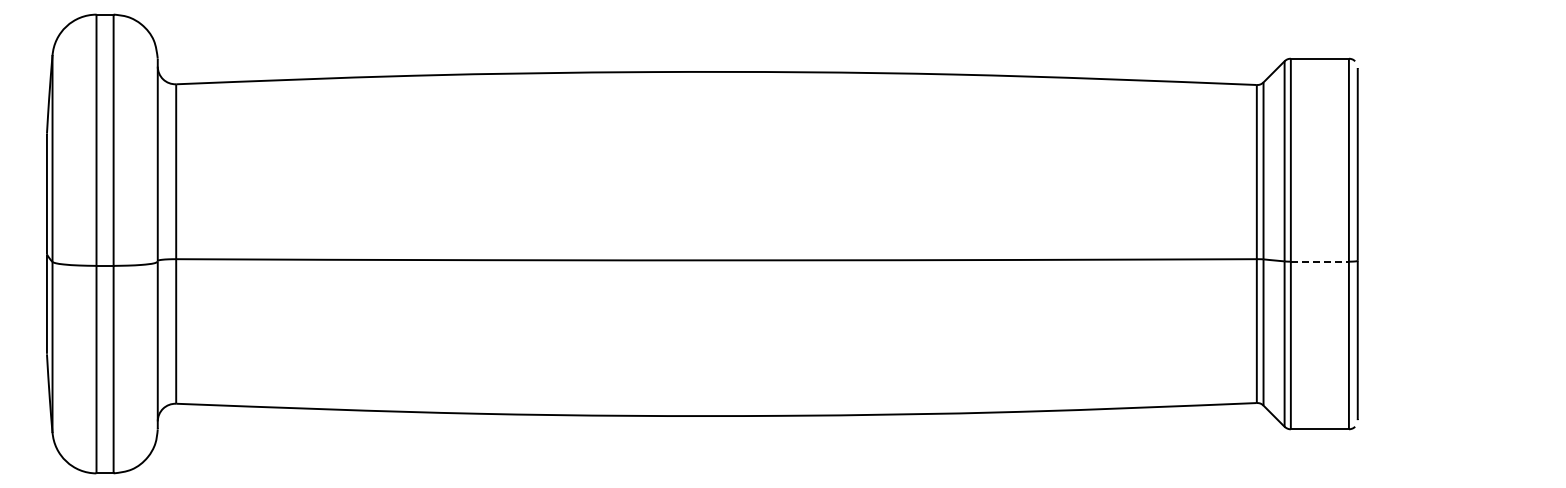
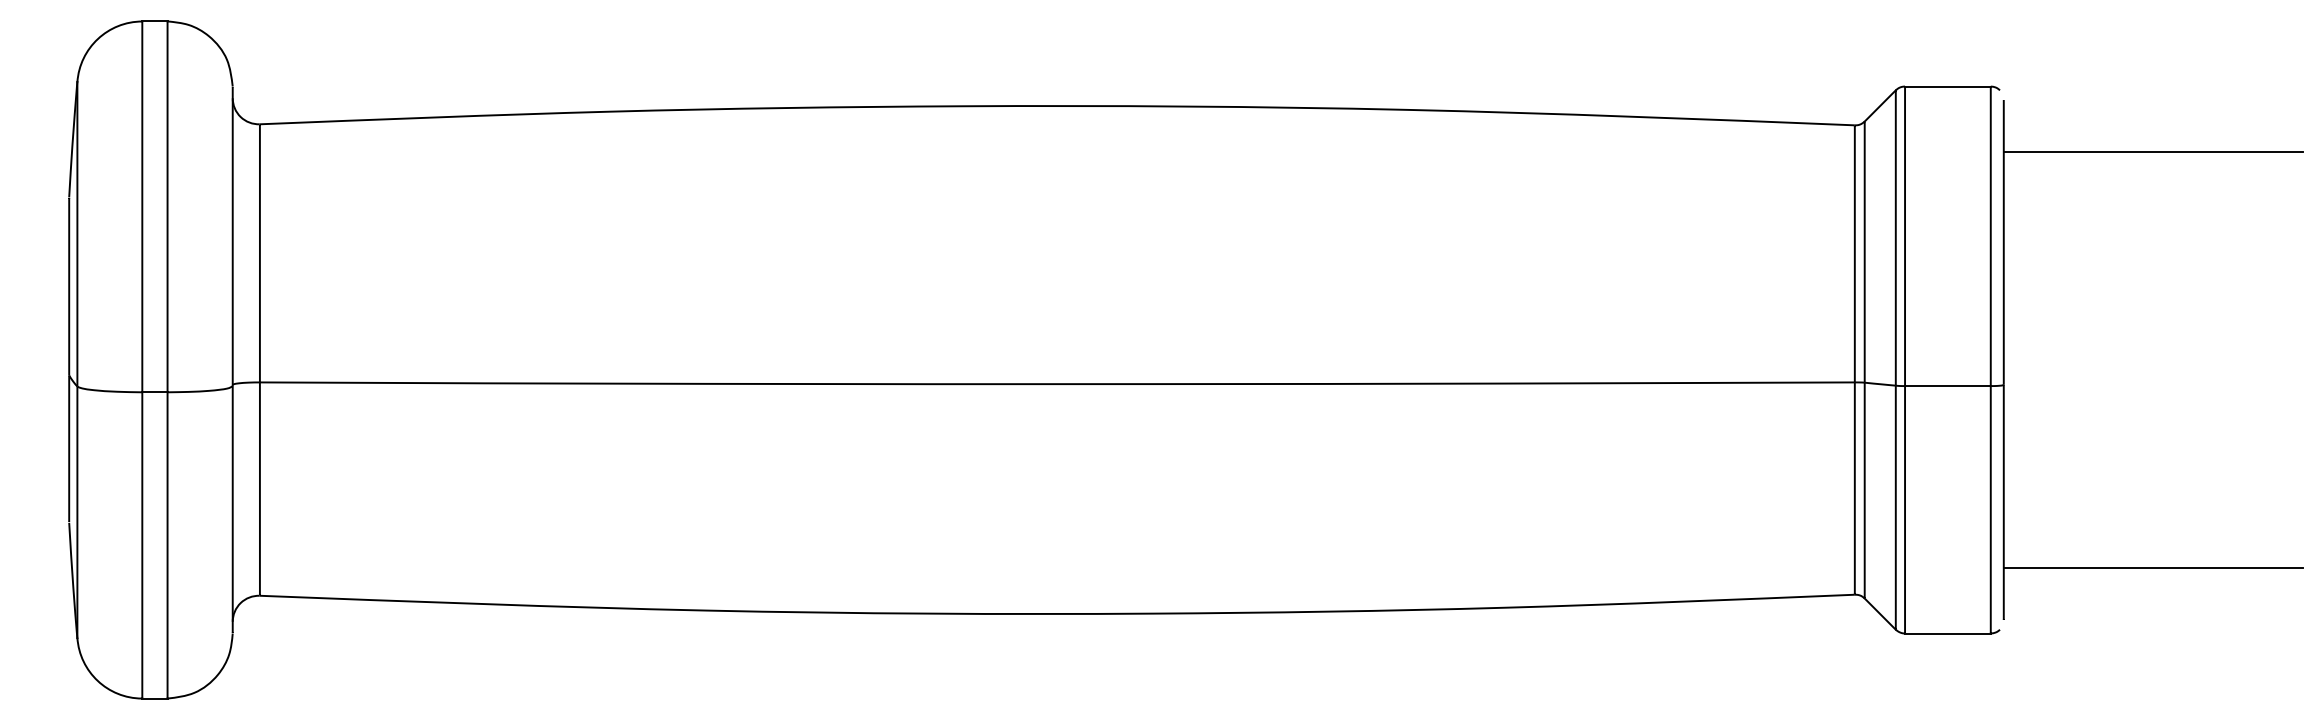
line: (1458, 102) -> (2152, 151), added
line: (1320, 261) -> (1948, 385), dashed -> solid
line: (1458, 385) -> (2152, 568), added

